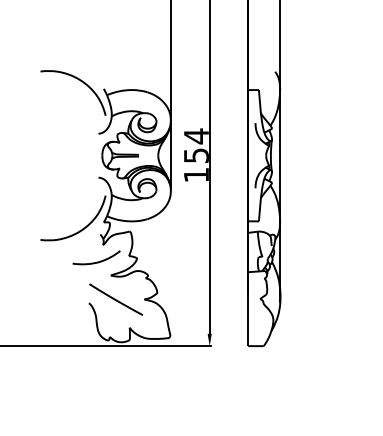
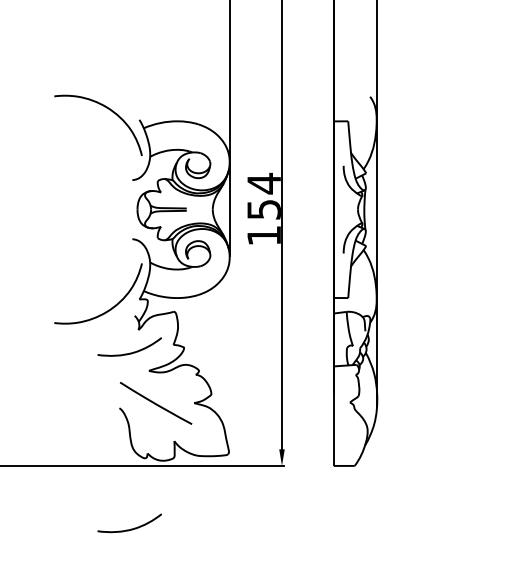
curve: (96, 392) -> (129, 528), added

